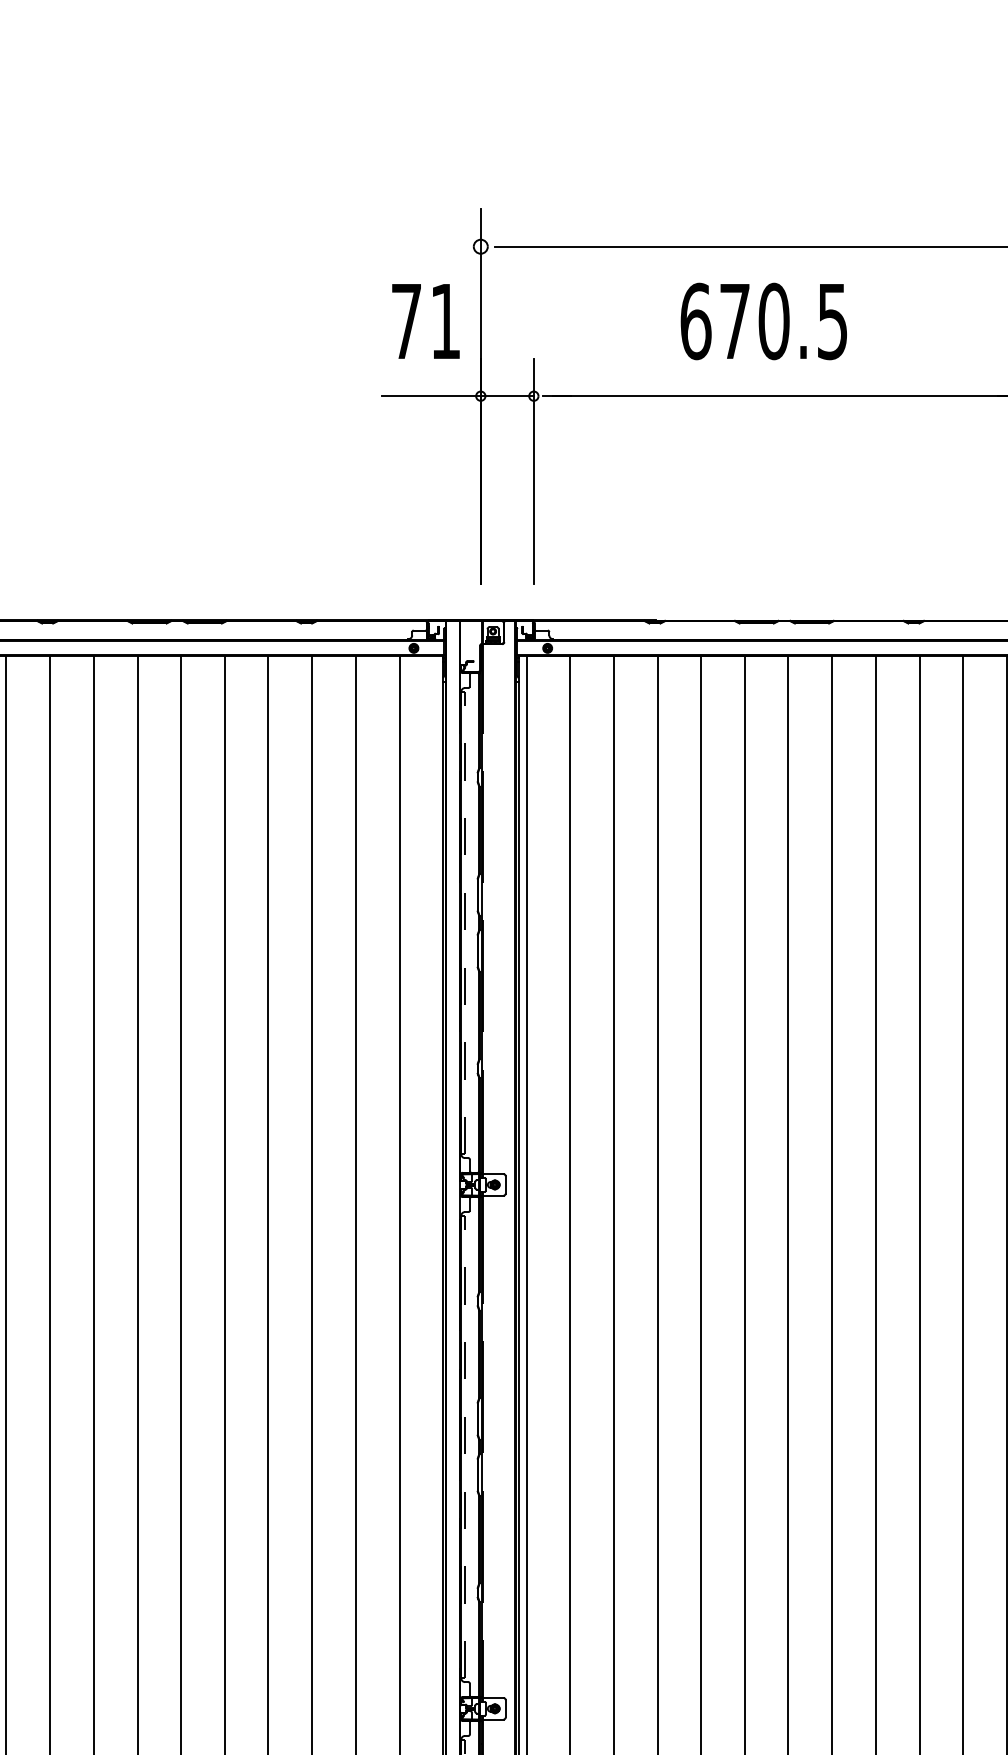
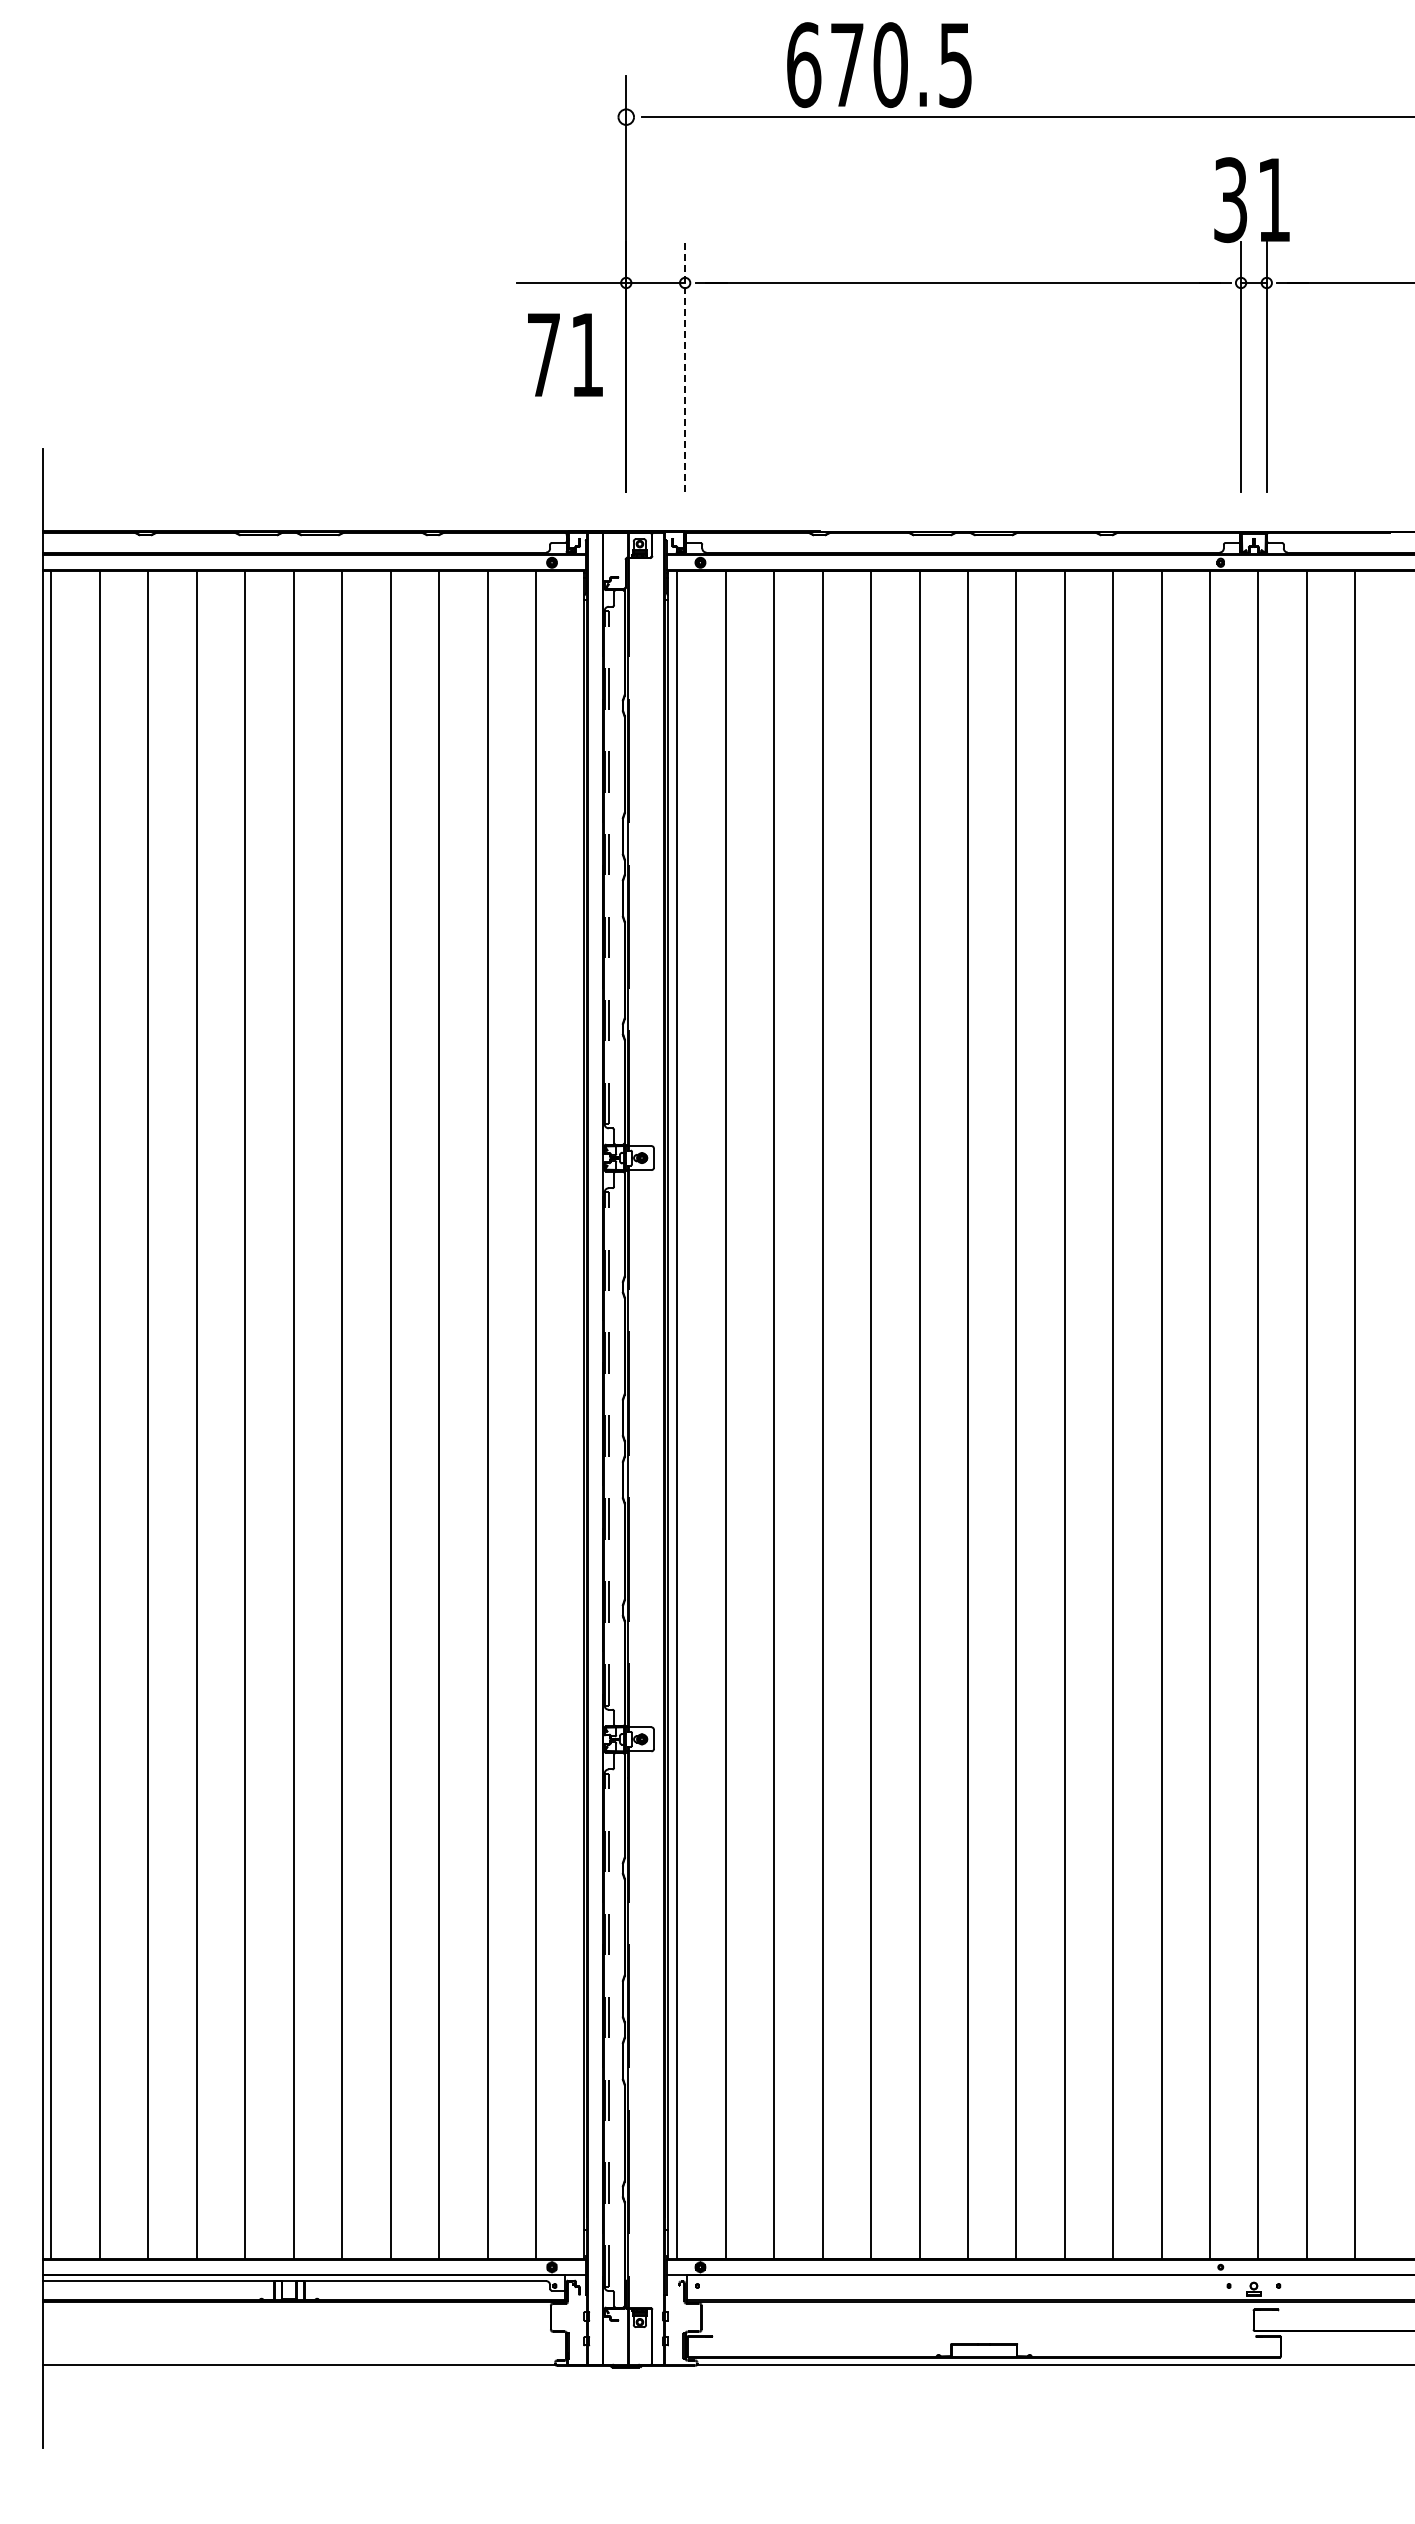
text: (426, 320) -> (565, 354), moved
text: (764, 321) -> (879, 65), moved
line: (534, 471) -> (685, 366), solid -> dashed

